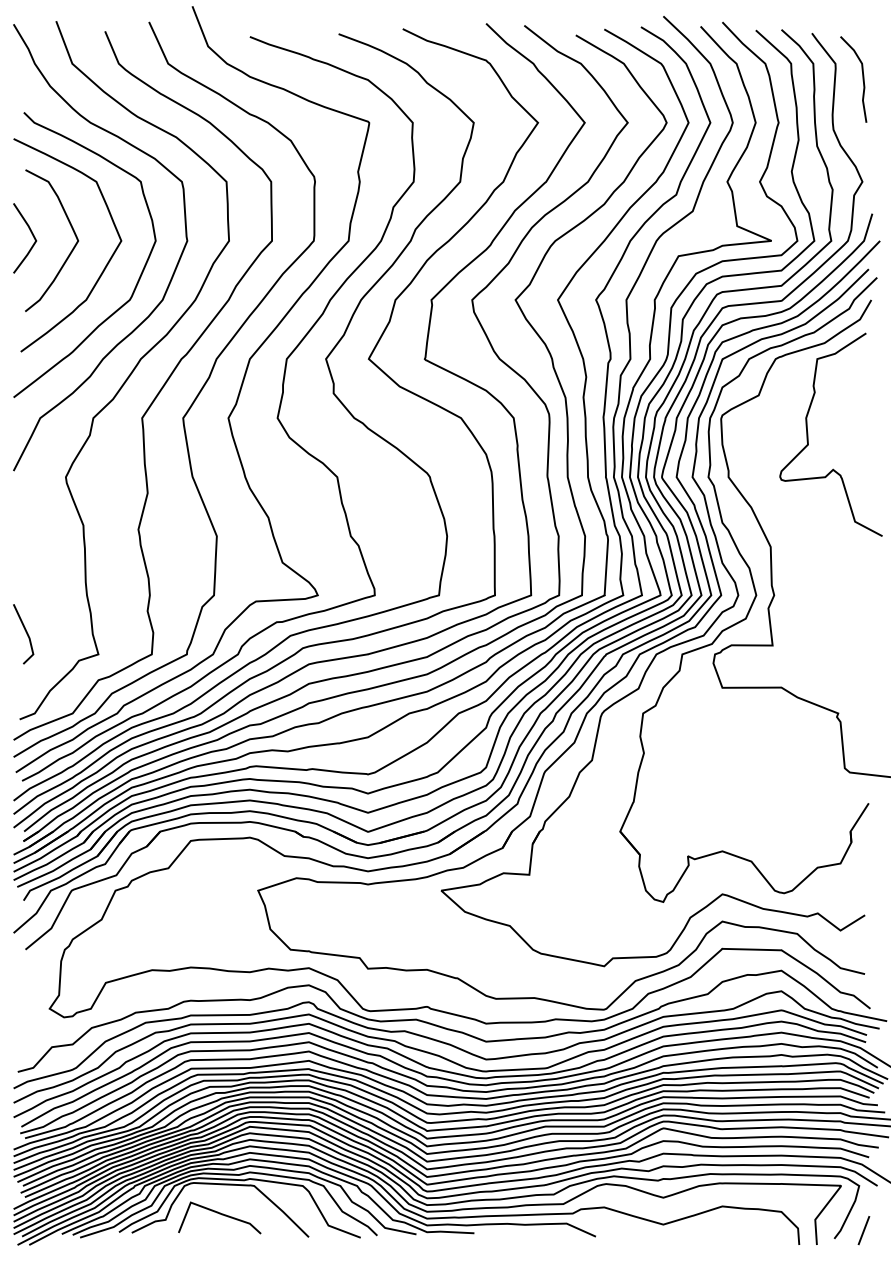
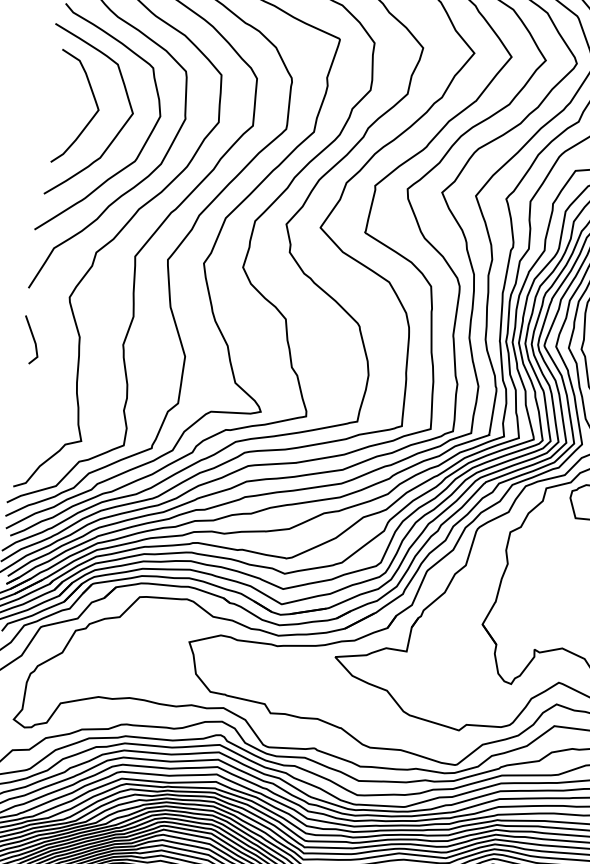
line: (31, 234) -> (61, 101), removed
line: (25, 632) -> (32, 338), moved

